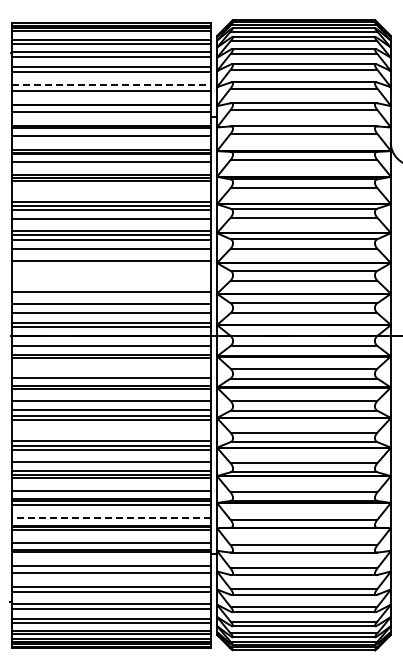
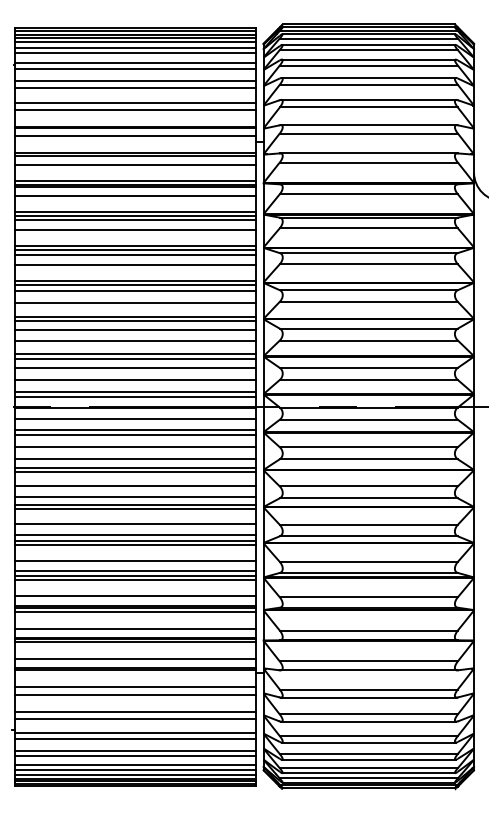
line: (111, 34) -> (135, 41), added
line: (112, 84) -> (136, 102), dashed -> solid
line: (111, 189) -> (135, 229), added
line: (111, 264) -> (135, 320), added
line: (111, 271) -> (135, 329), added
line: (111, 281) -> (135, 341), added
line: (111, 295) -> (135, 358), added
line: (111, 368) -> (135, 447), added
line: (111, 431) -> (135, 523), added
line: (111, 518) -> (135, 628), dashed -> solid

